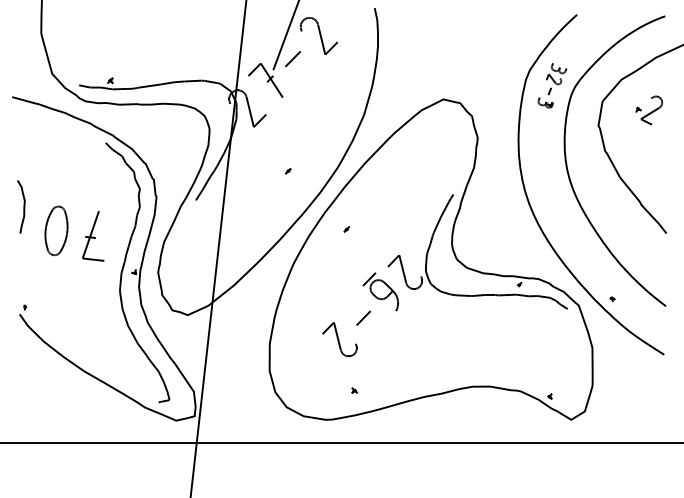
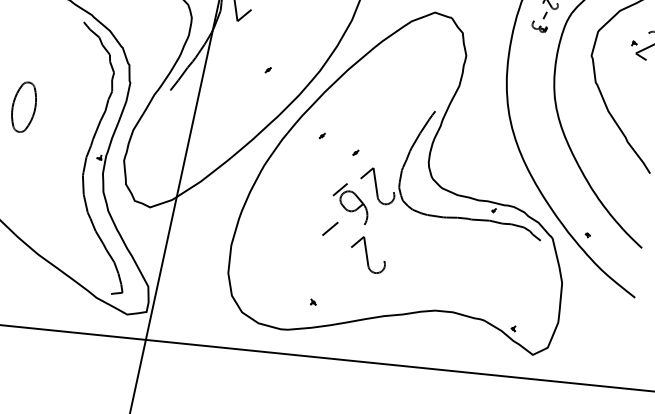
part: (93, 236) -> (61, 116), removed
part: (380, 242) -> (355, 152), added
part: (339, 339) -> (368, 254), moved

